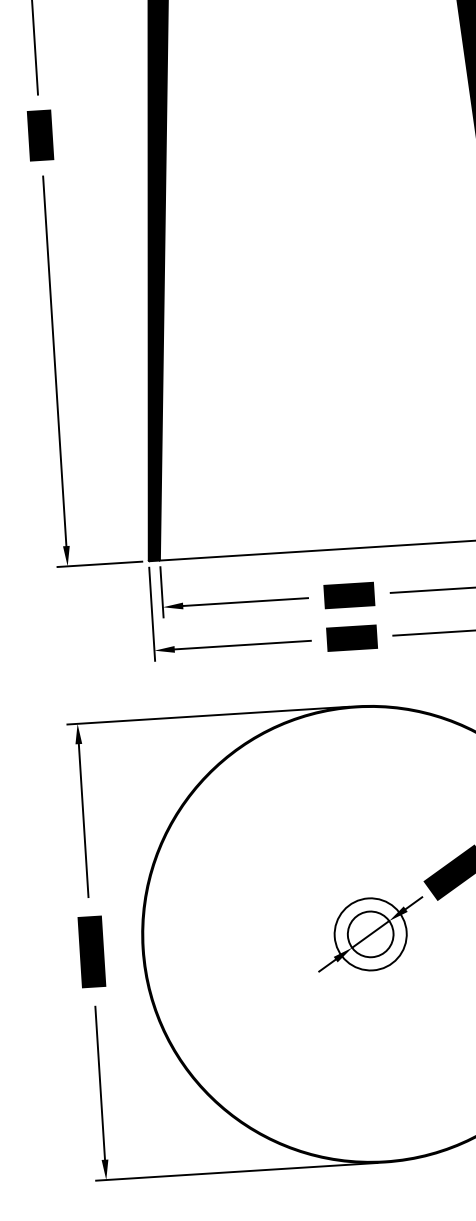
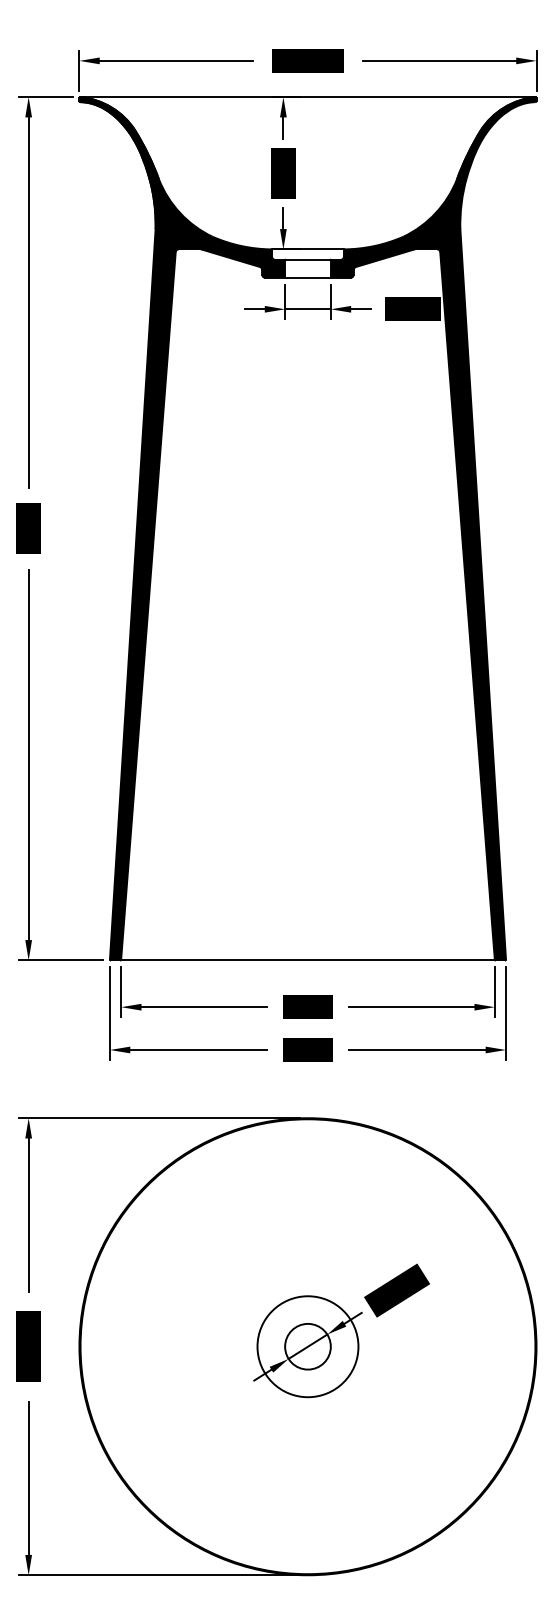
circle: (370, 934) -> (307, 1346), size x1.4

